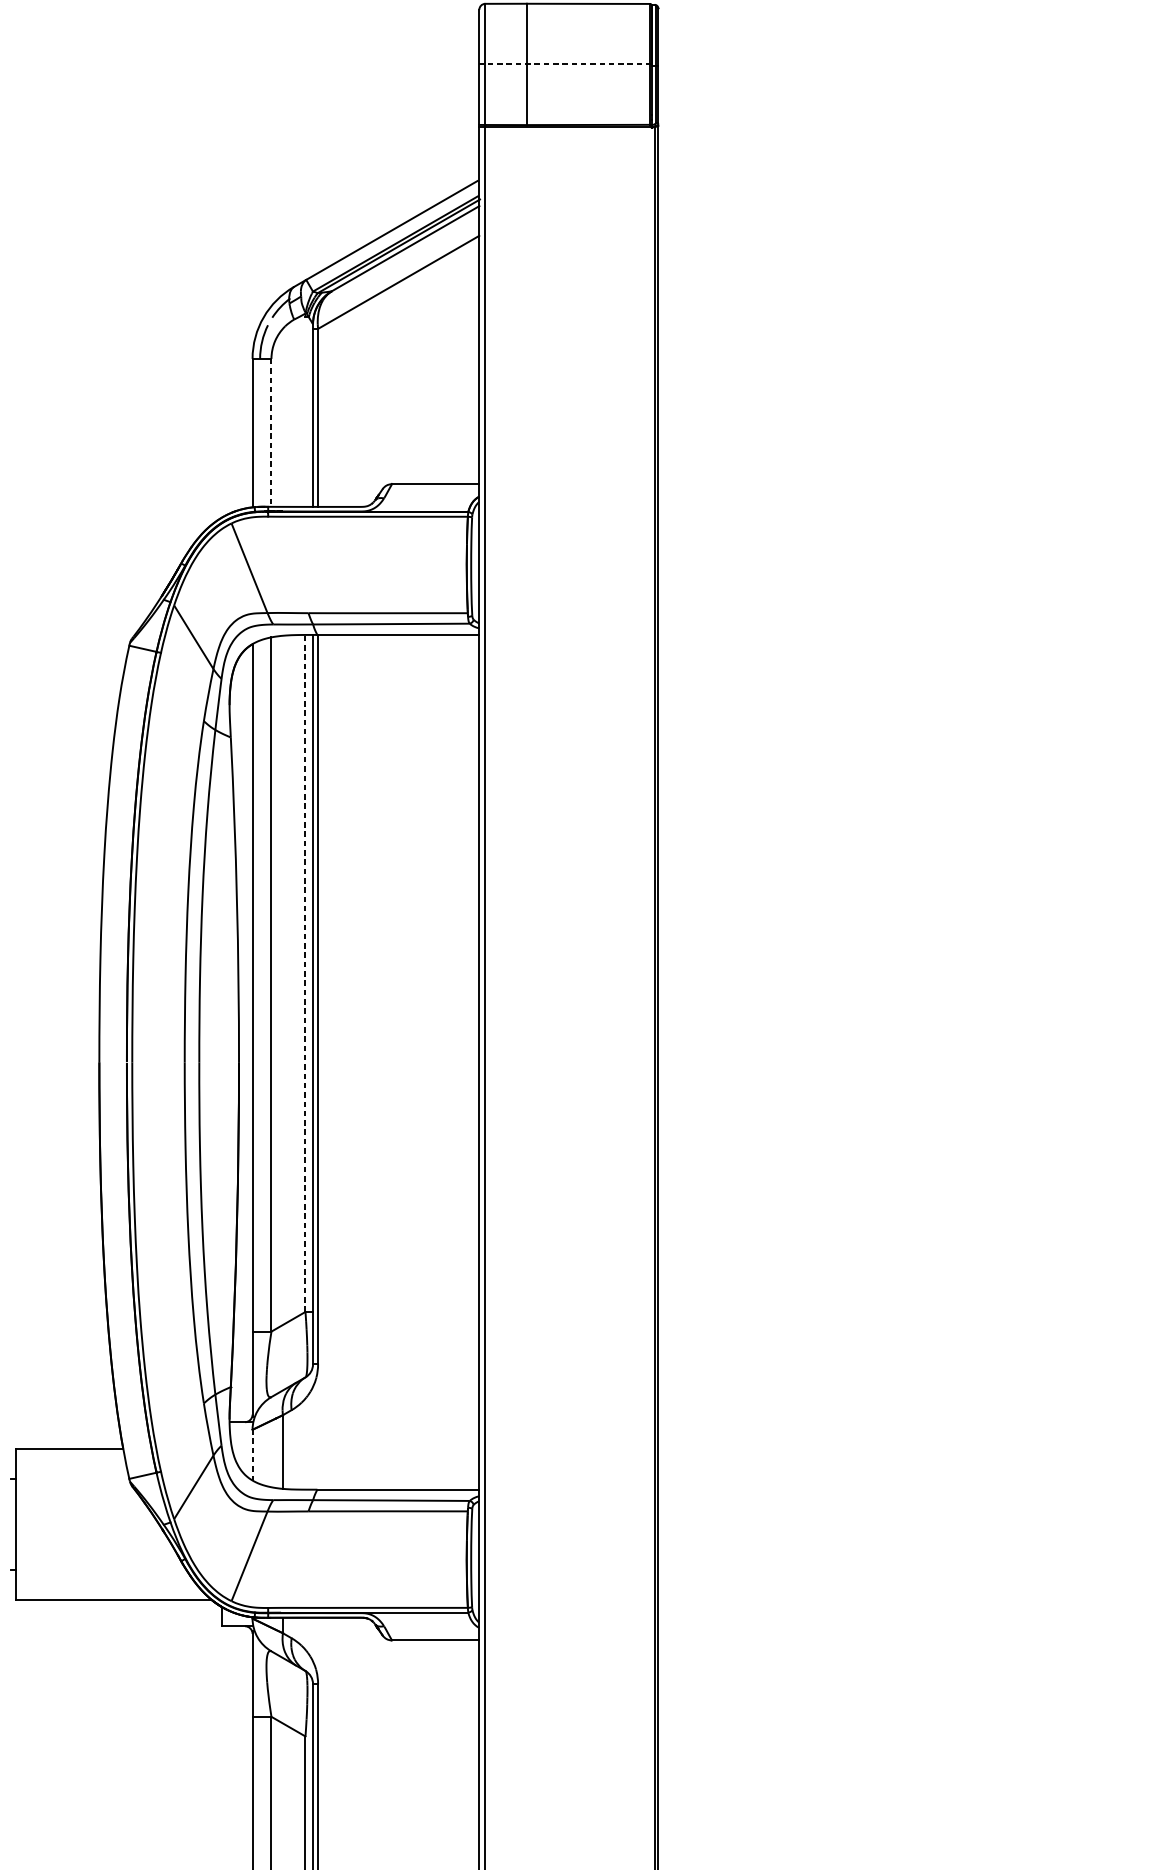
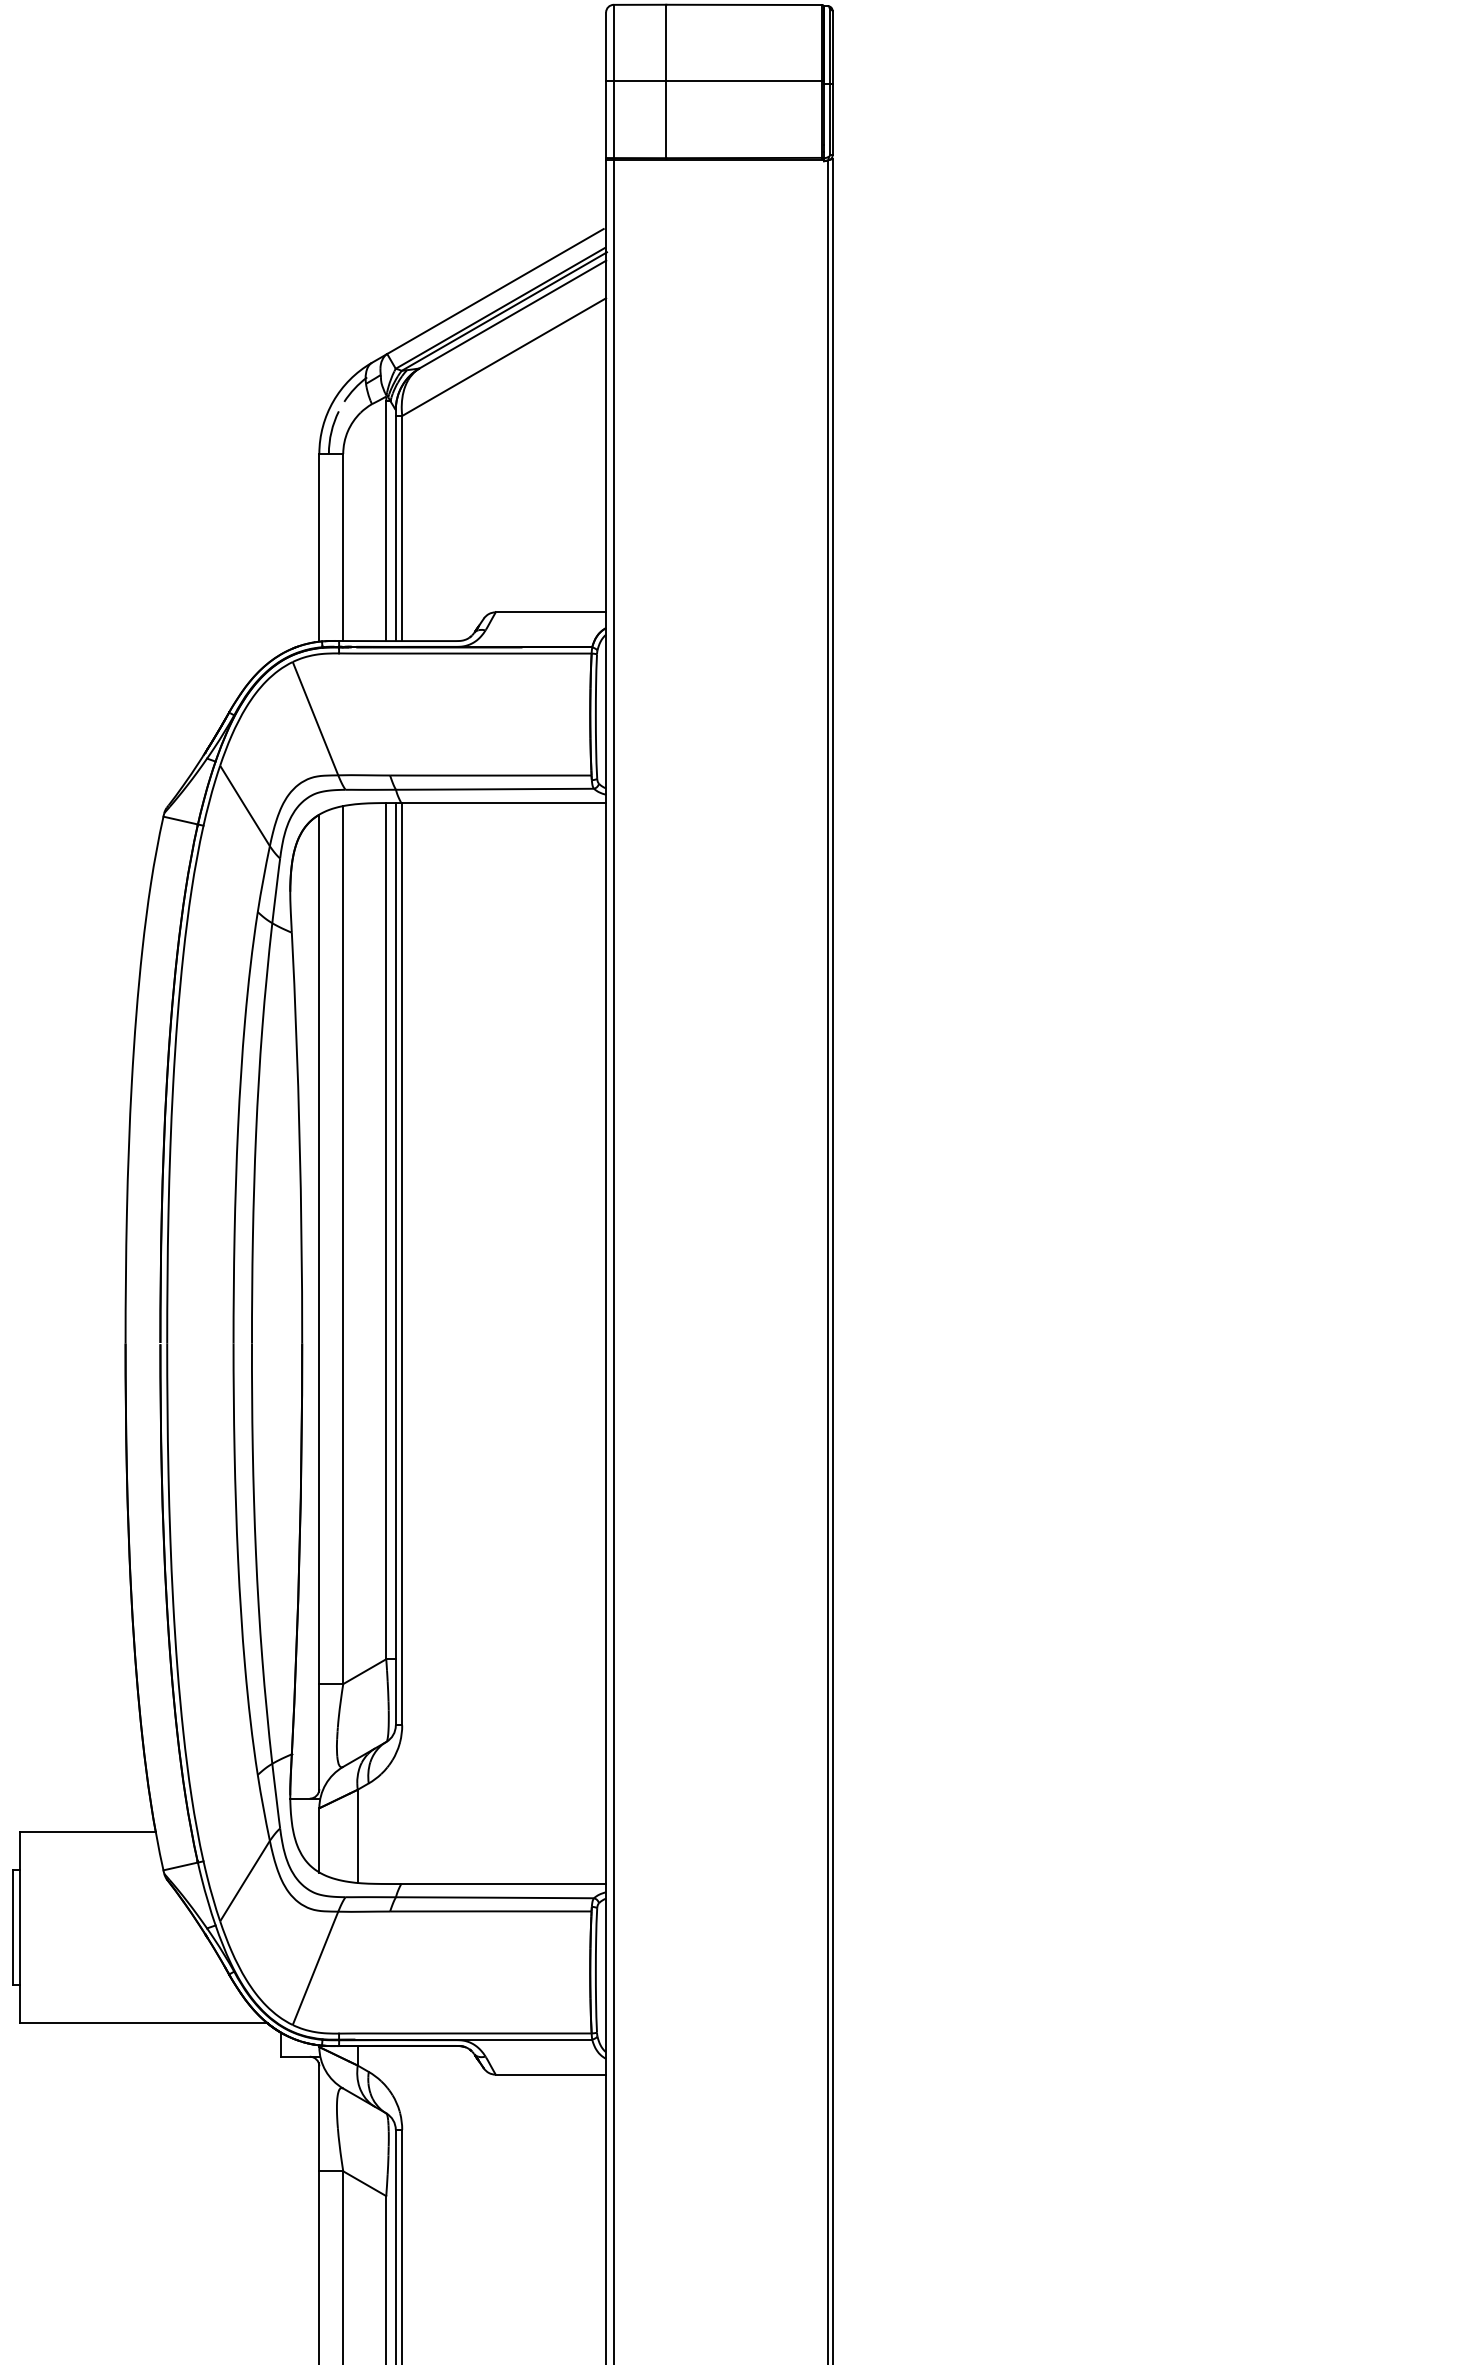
line: (565, 64) -> (715, 81), dashed -> solid
line: (305, 412) -> (386, 521), added
line: (271, 432) -> (343, 547), dashed -> solid
line: (305, 972) -> (386, 1230), dashed -> solid
line: (252, 1455) -> (319, 1840), dashed -> solid
line: (10, 1524) -> (13, 1927), added

